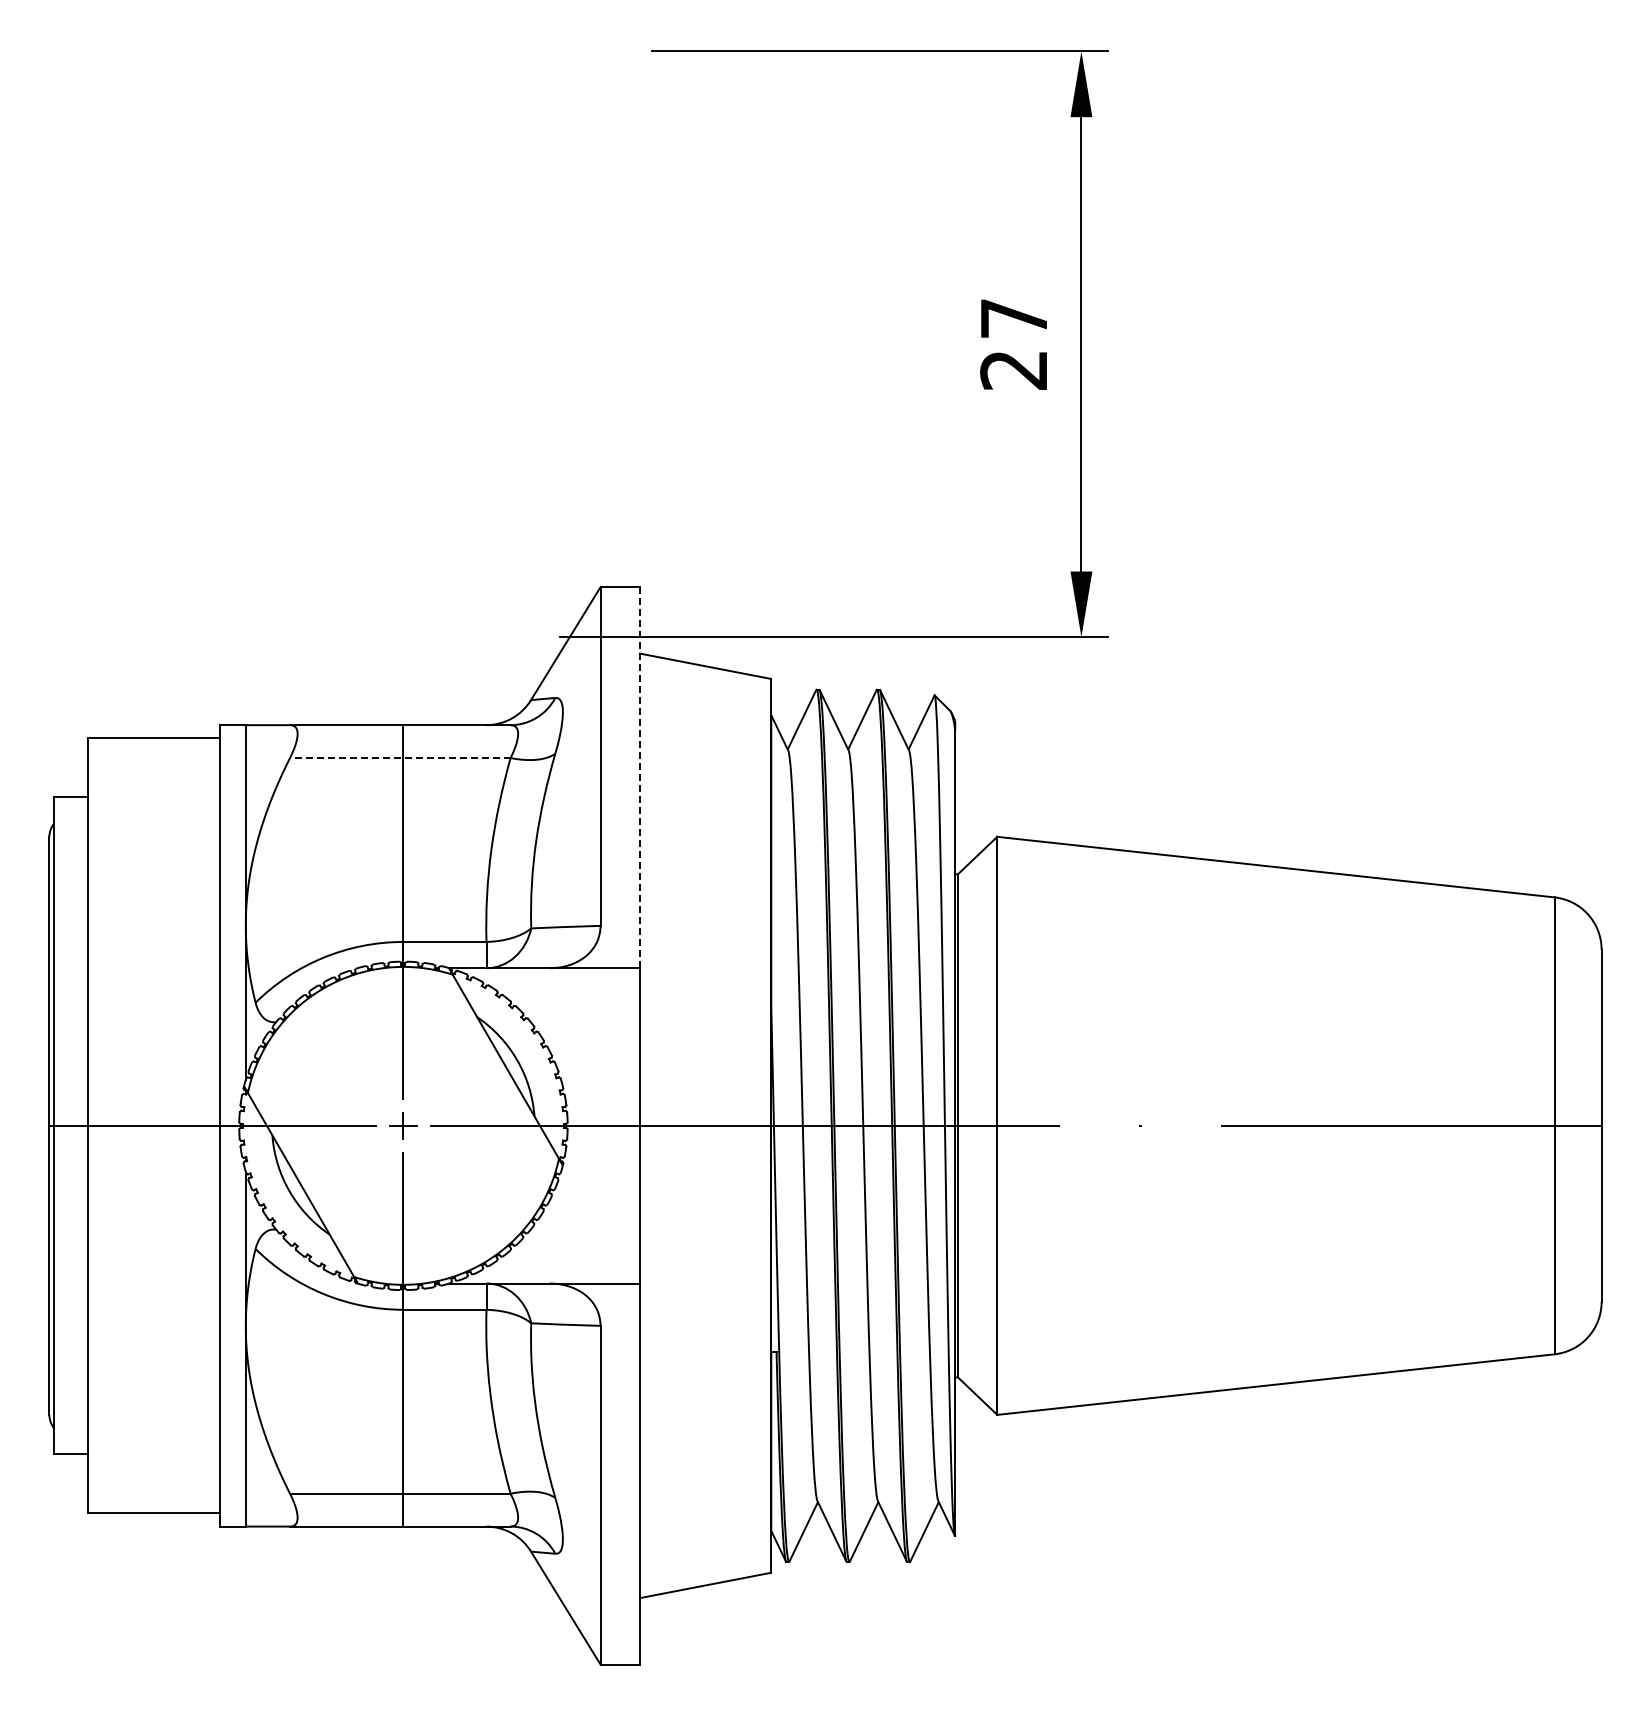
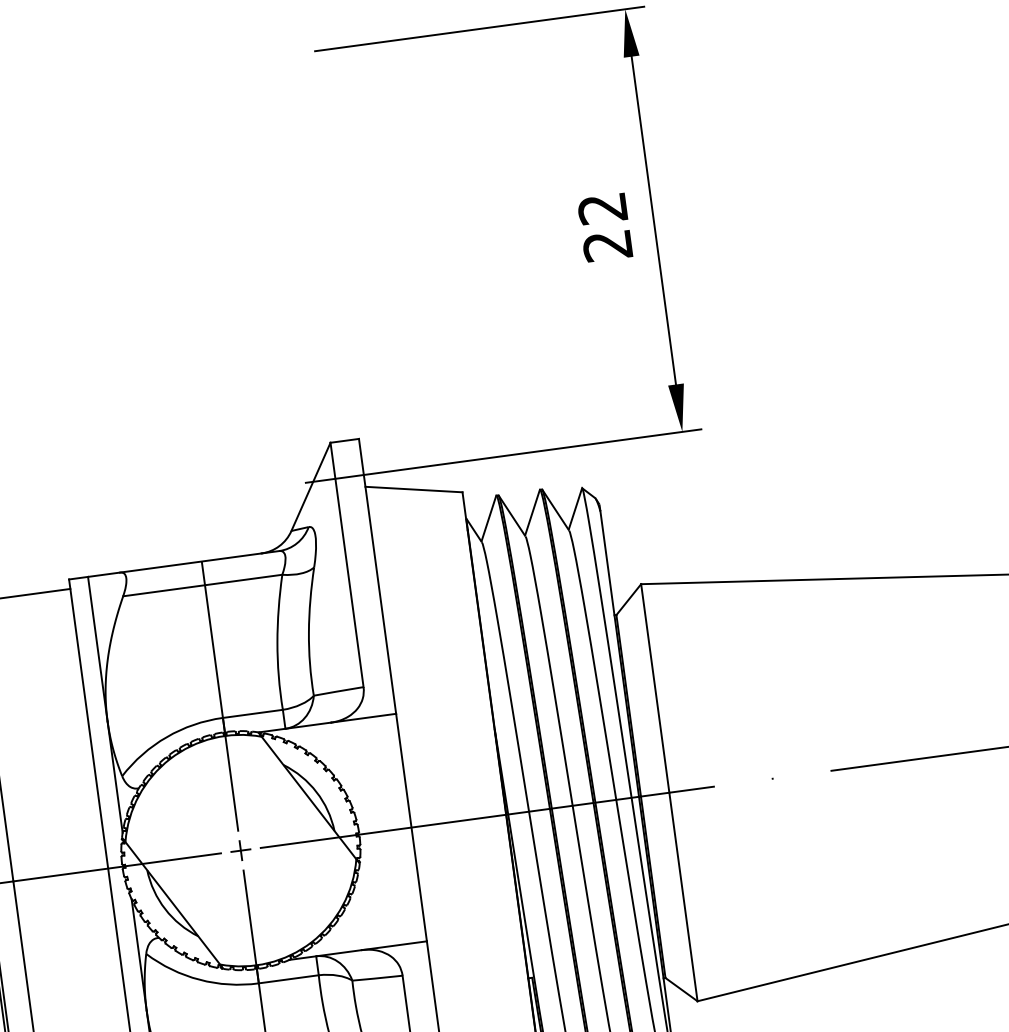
text: (1013, 318) -> (602, 208), 27 -> 22
line: (399, 758) -> (202, 585), dashed -> solid
line: (639, 778) -> (377, 576), dashed -> solid

